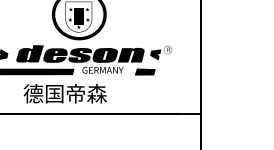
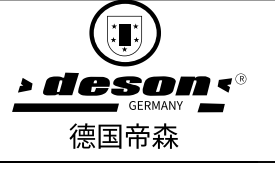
text: (64, 93) -> (122, 135), moved

